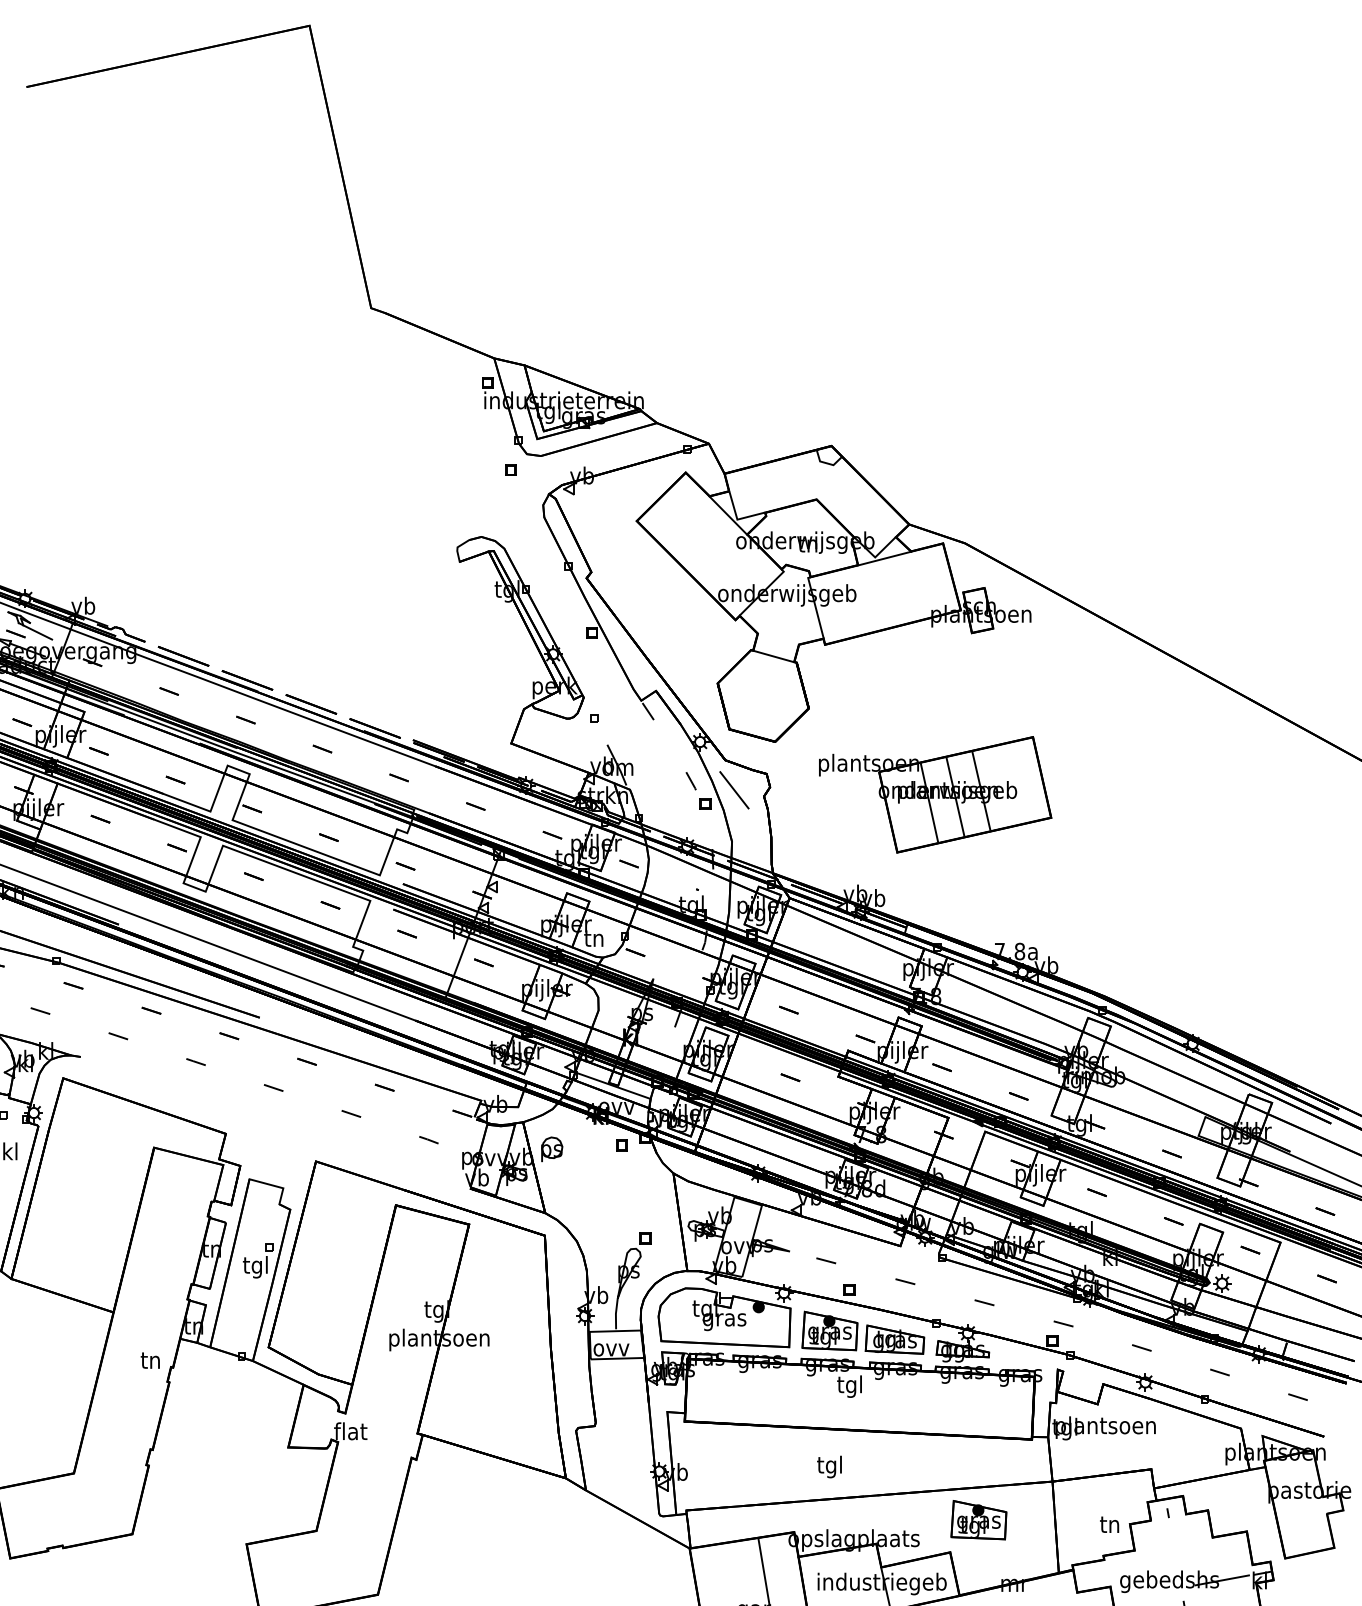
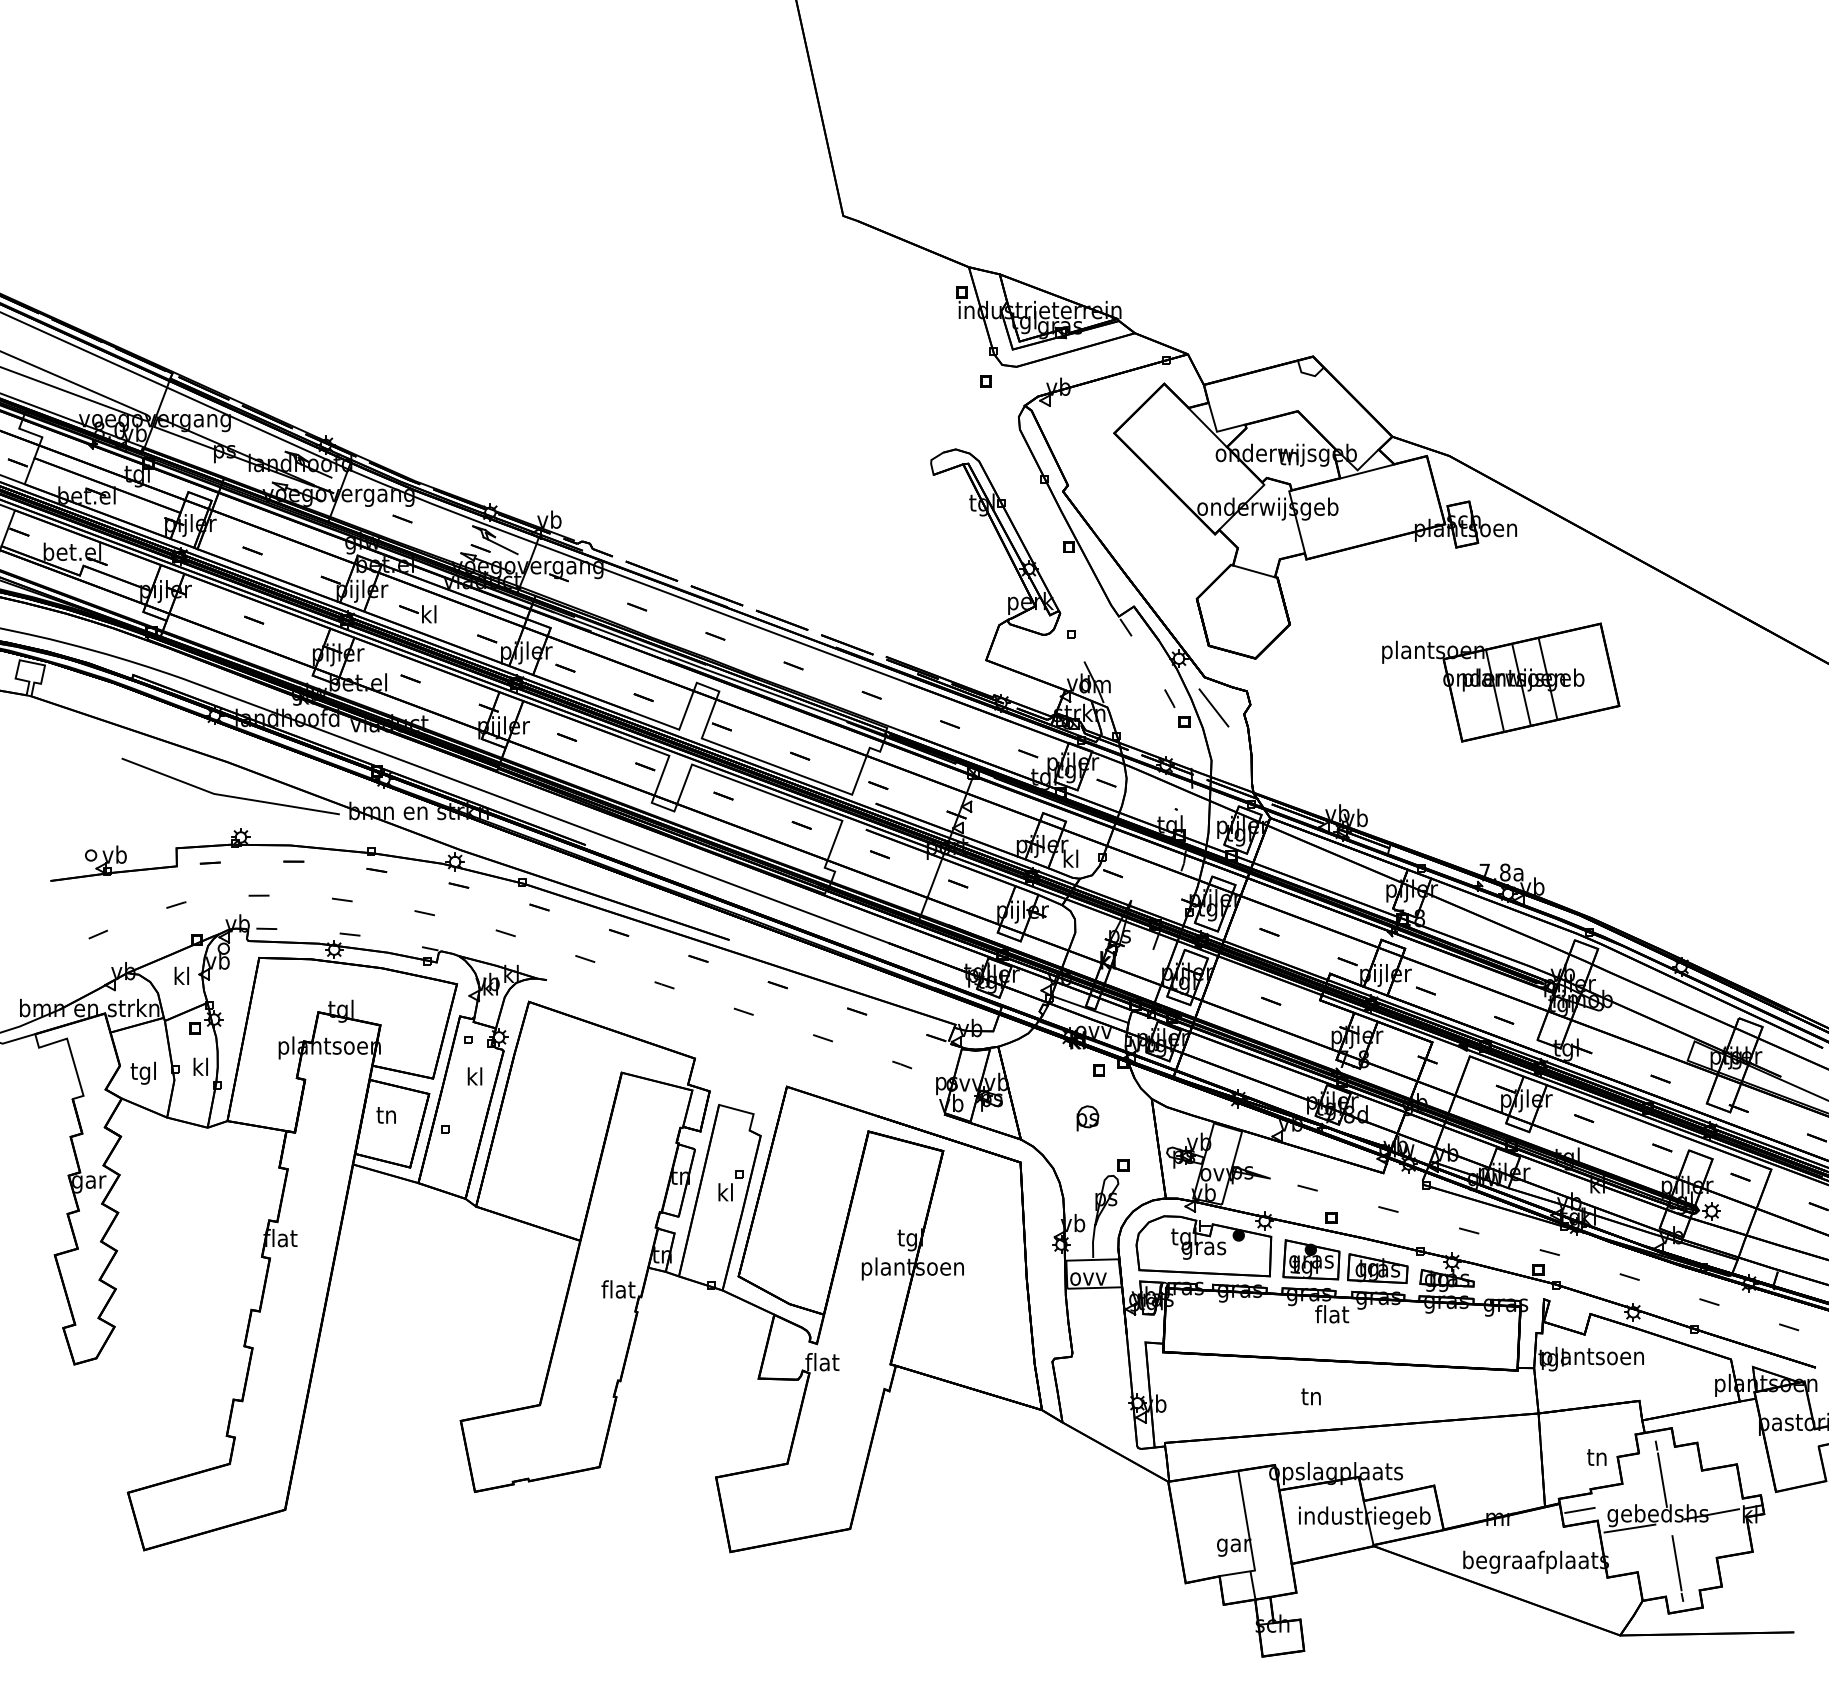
part: (935, 794) -> (1501, 682), moved
text: (593, 937) -> (1070, 858), tn -> kl
part: (551, 1149) -> (1087, 1118), moved
text: (254, 1267) -> (724, 1194), tgl -> kl
text: (150, 1360) -> (618, 1289), tn -> flat
text: (850, 1386) -> (1332, 1316), tgl -> flat
text: (829, 1466) -> (1310, 1398), tgl -> tn
part: (978, 1519) -> (1463, 1452), removed
line: (1173, 1546) -> (1662, 1479), added
line: (1092, 1575) -> (1579, 1509), added
line: (1141, 1594) -> (1629, 1528), added

